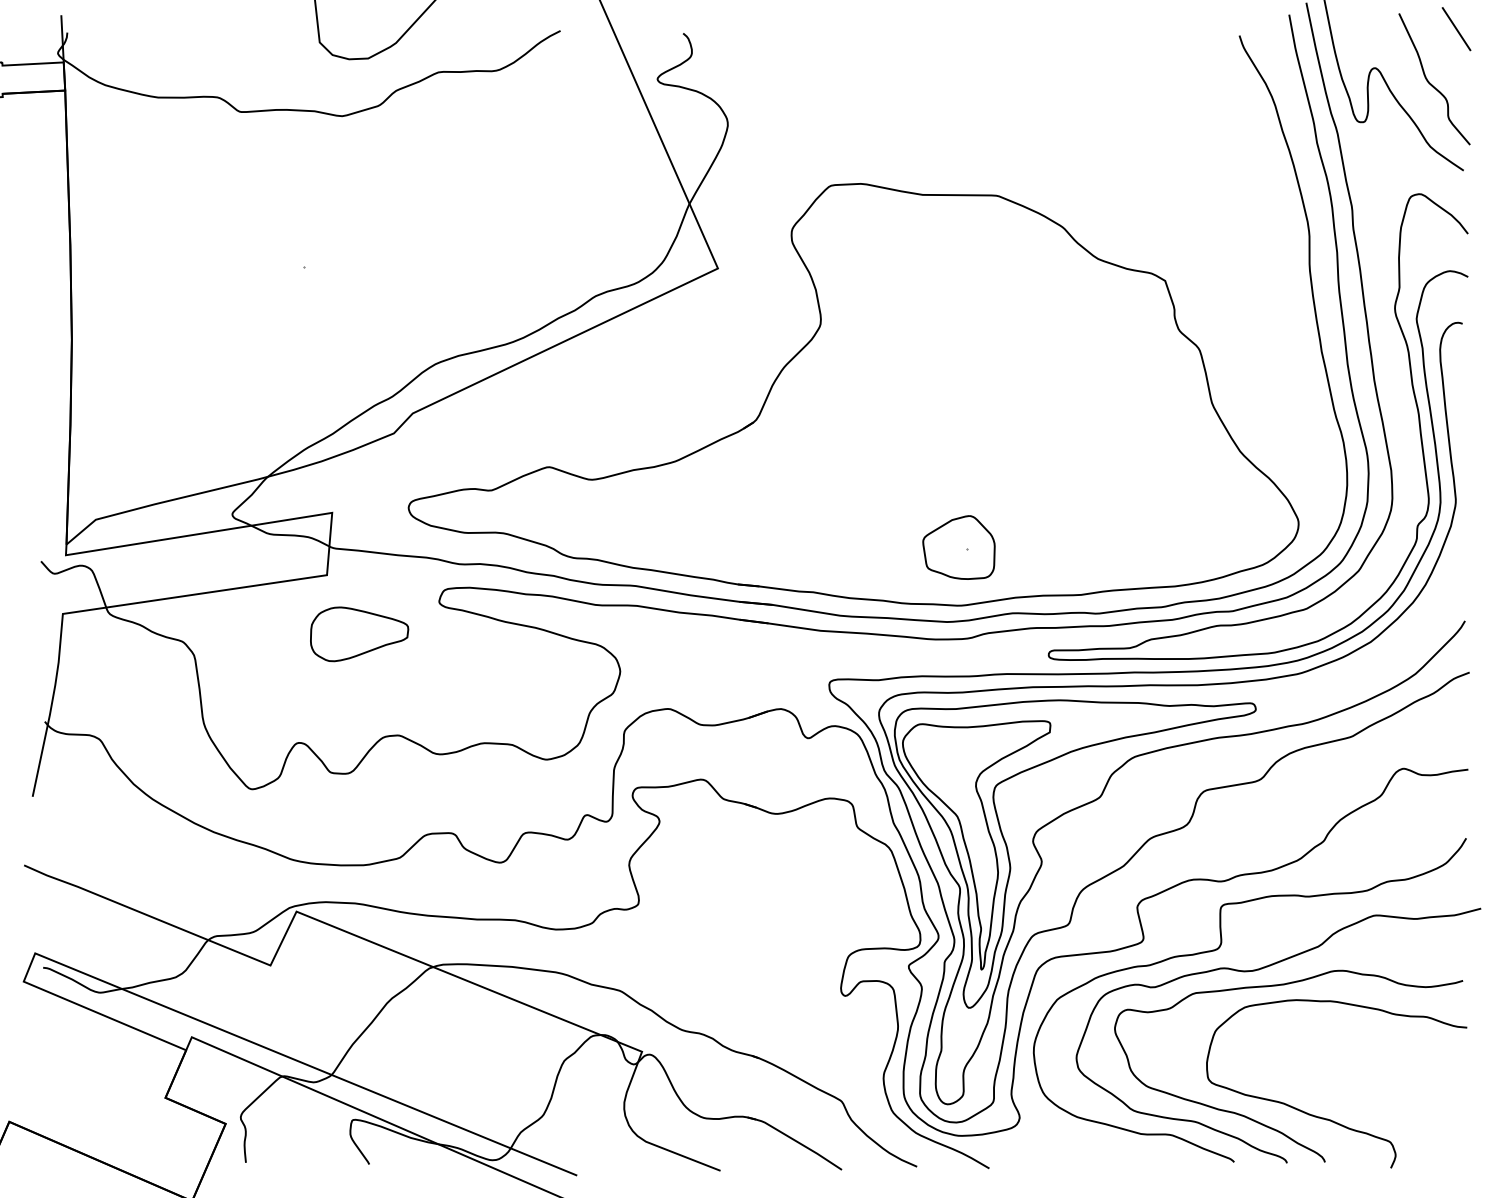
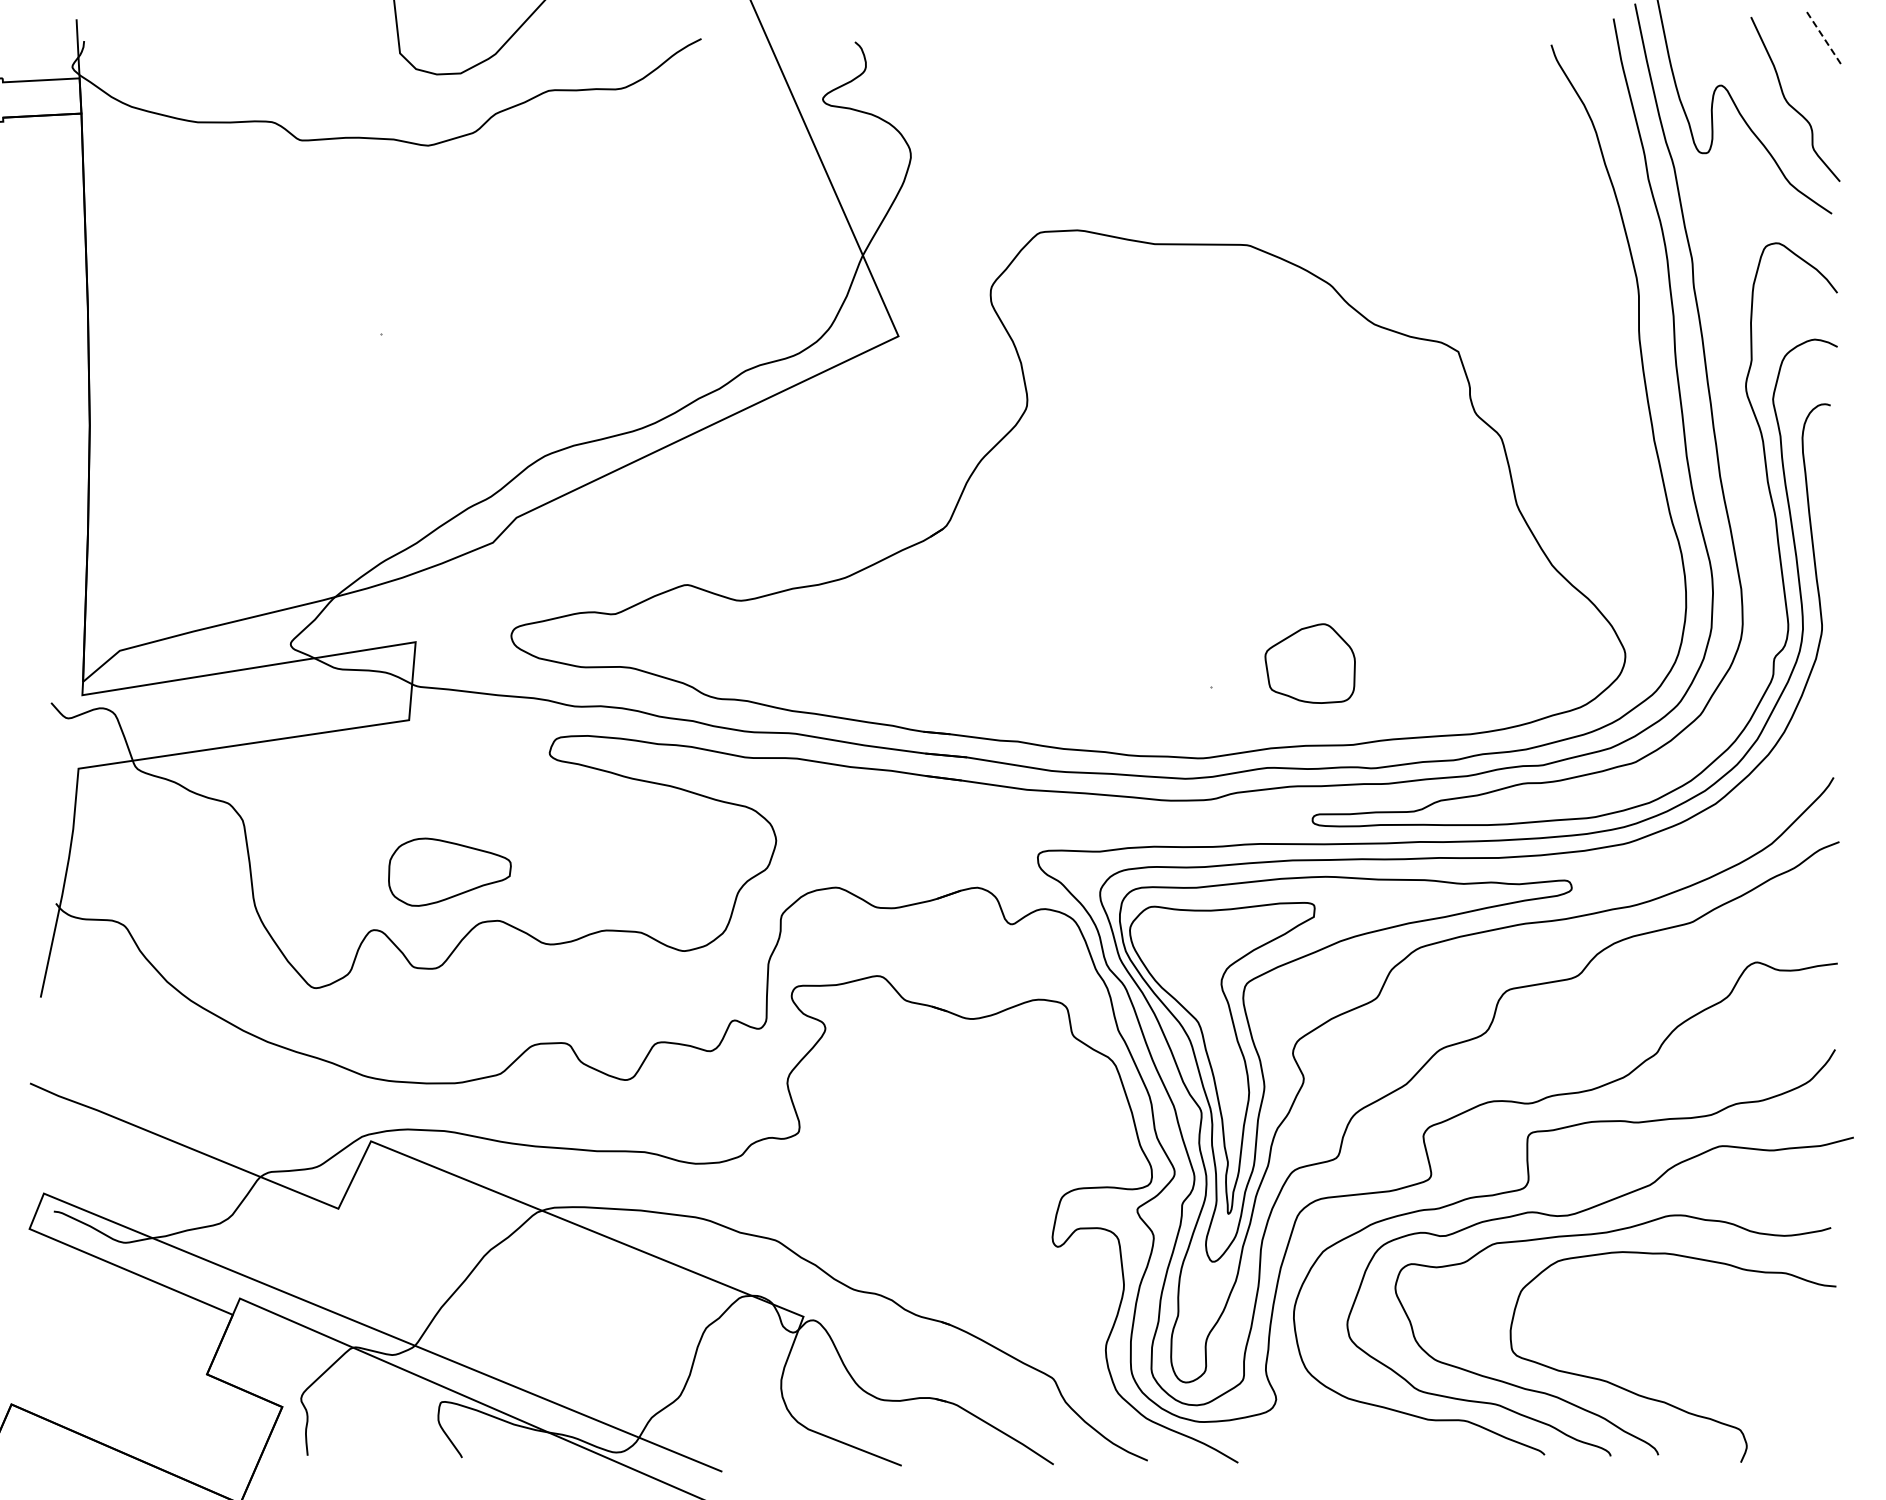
line: (1456, 28) -> (1823, 36), solid -> dashed
part: (958, 547) -> (1309, 663), moved
part: (359, 633) -> (449, 871), moved

